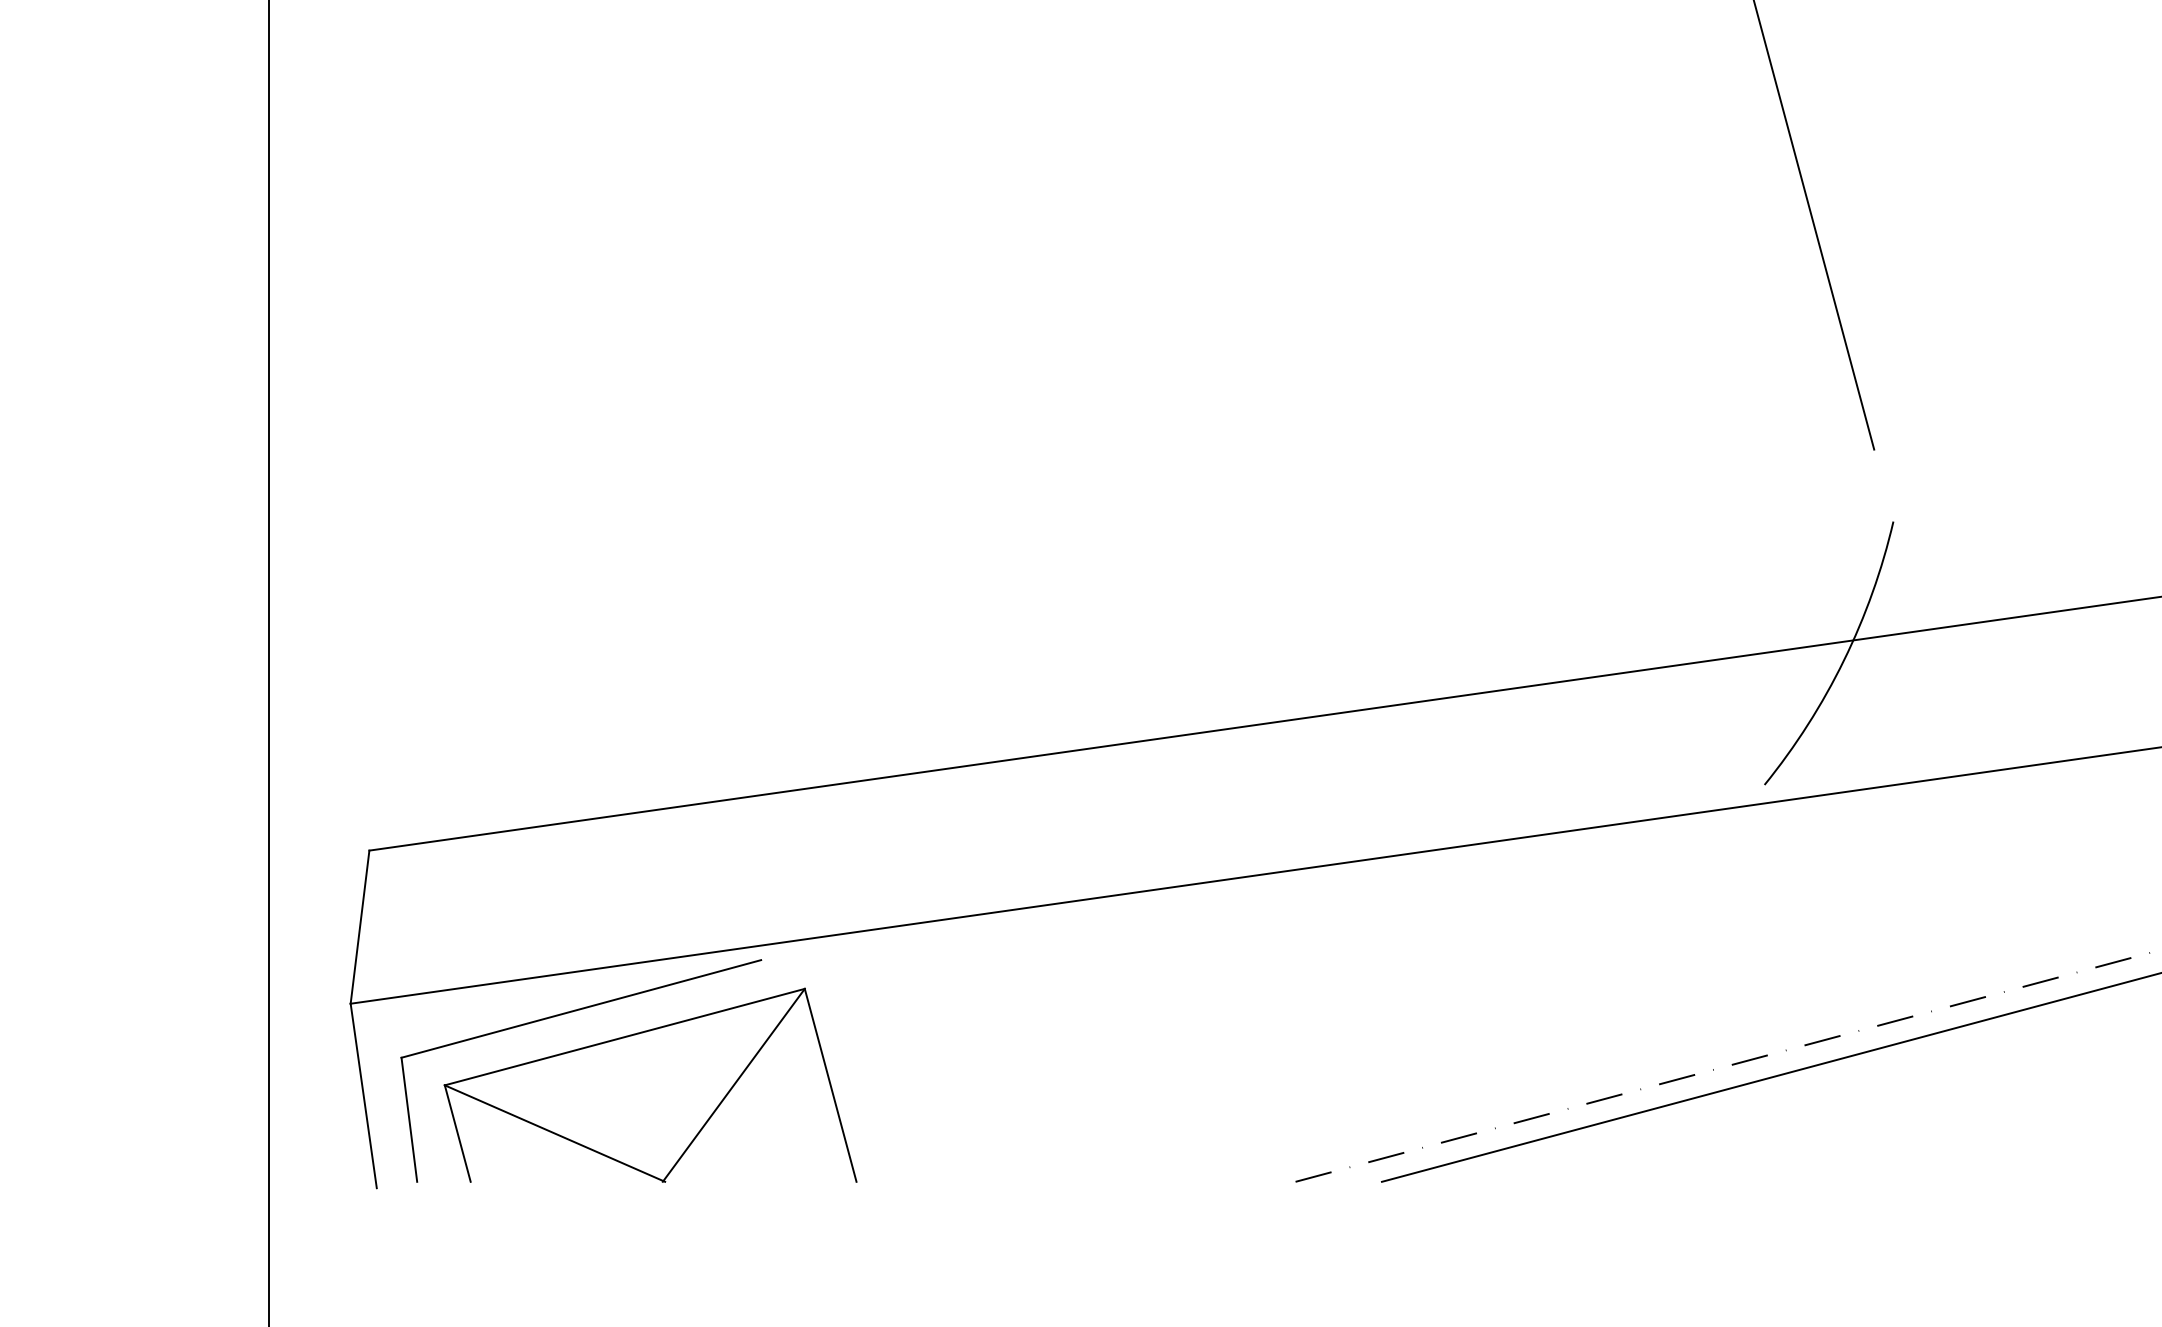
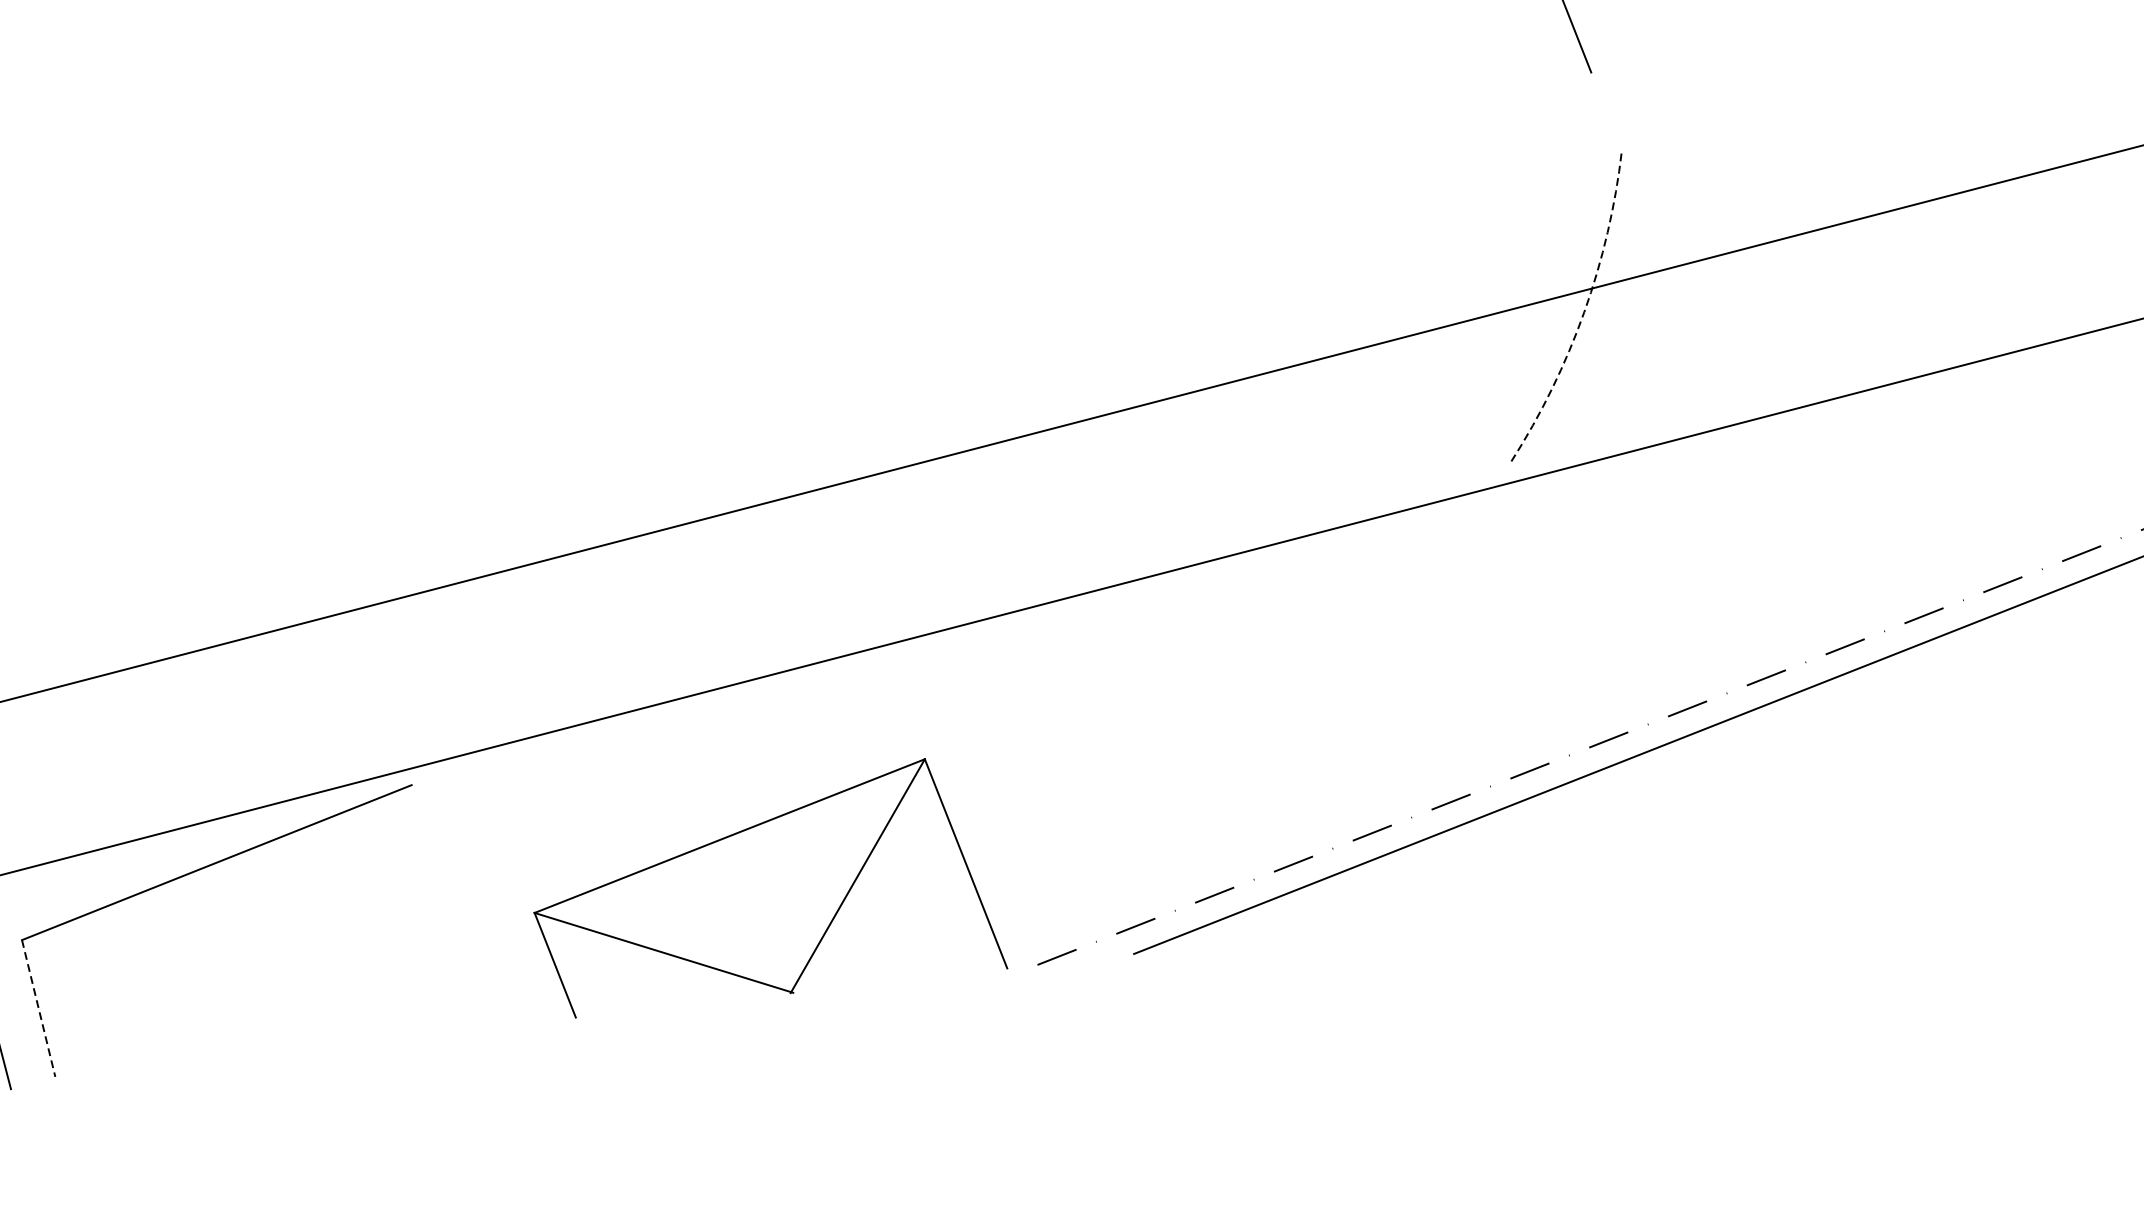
arc: (1843, 660) -> (1583, 312), solid -> dashed
part: (650, 1084) -> (764, 885), moved
line: (409, 1119) -> (38, 1008), solid -> dashed

